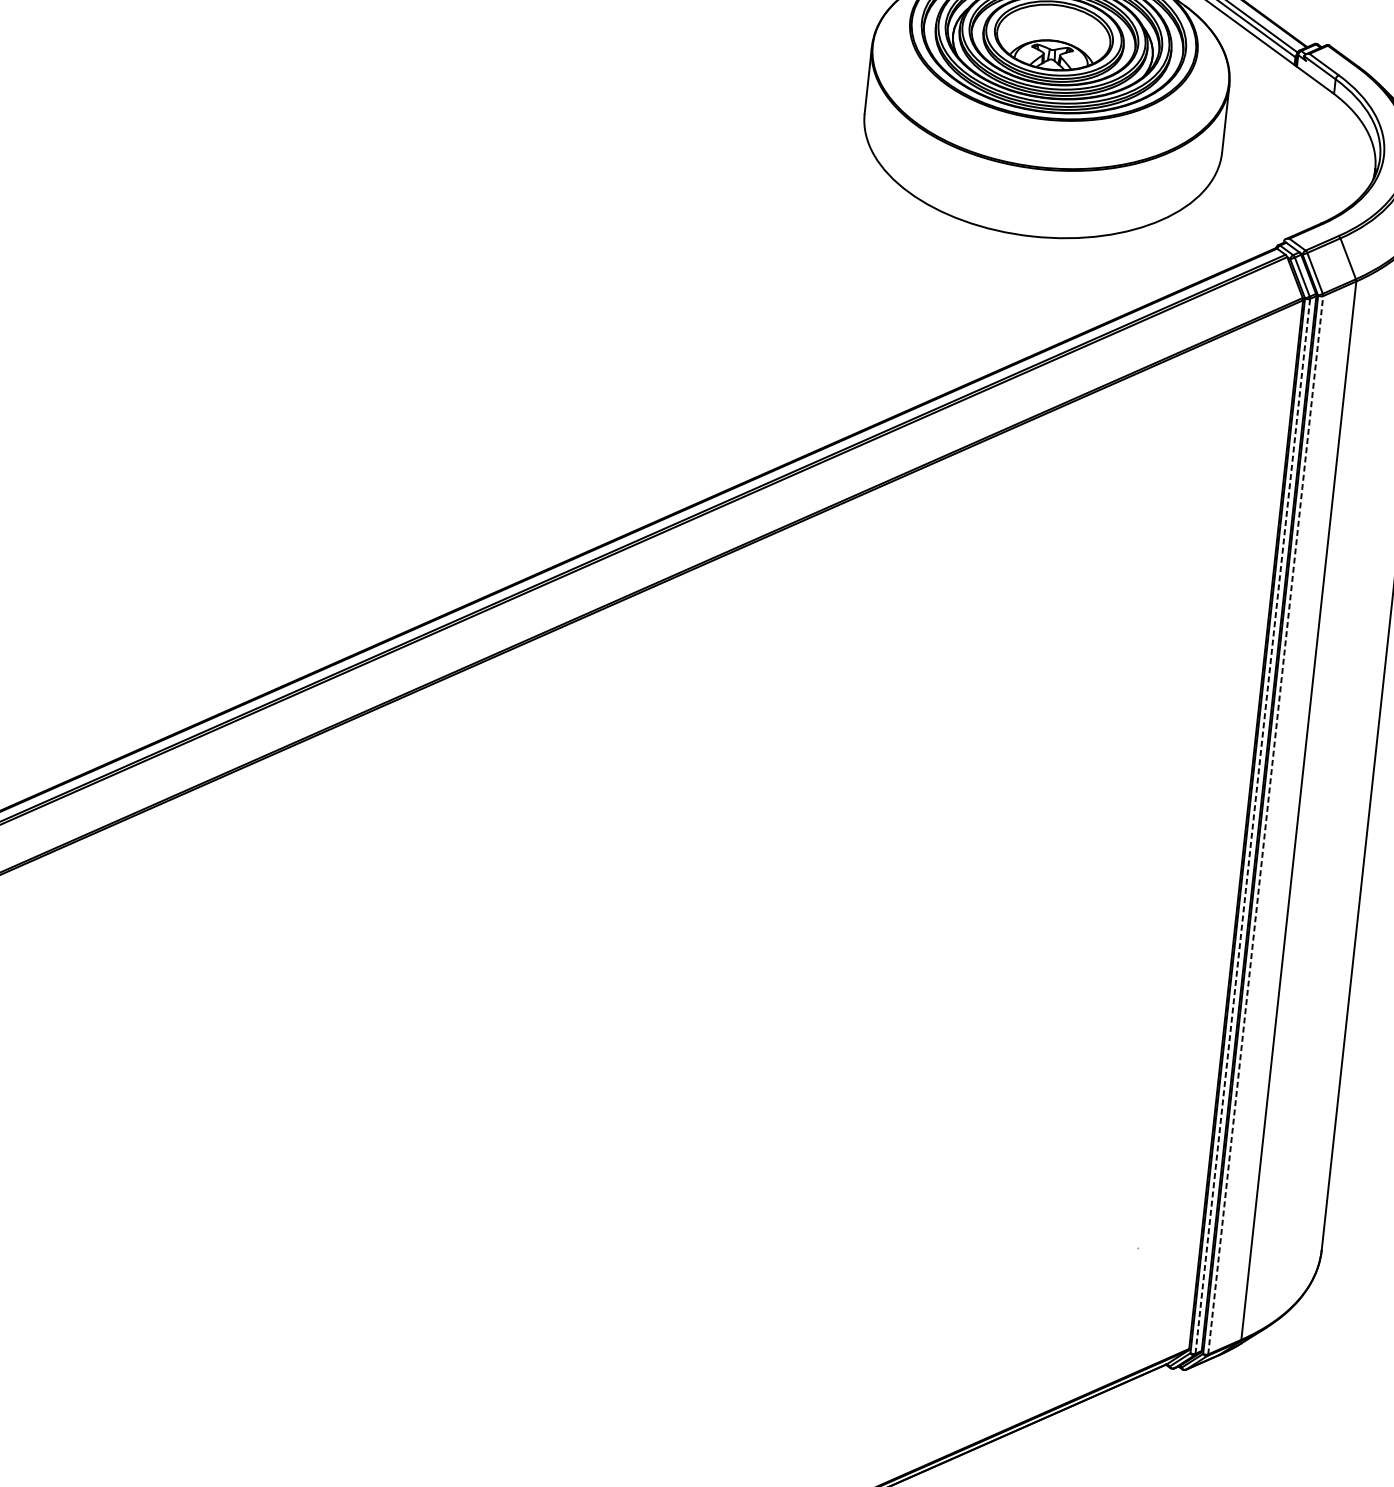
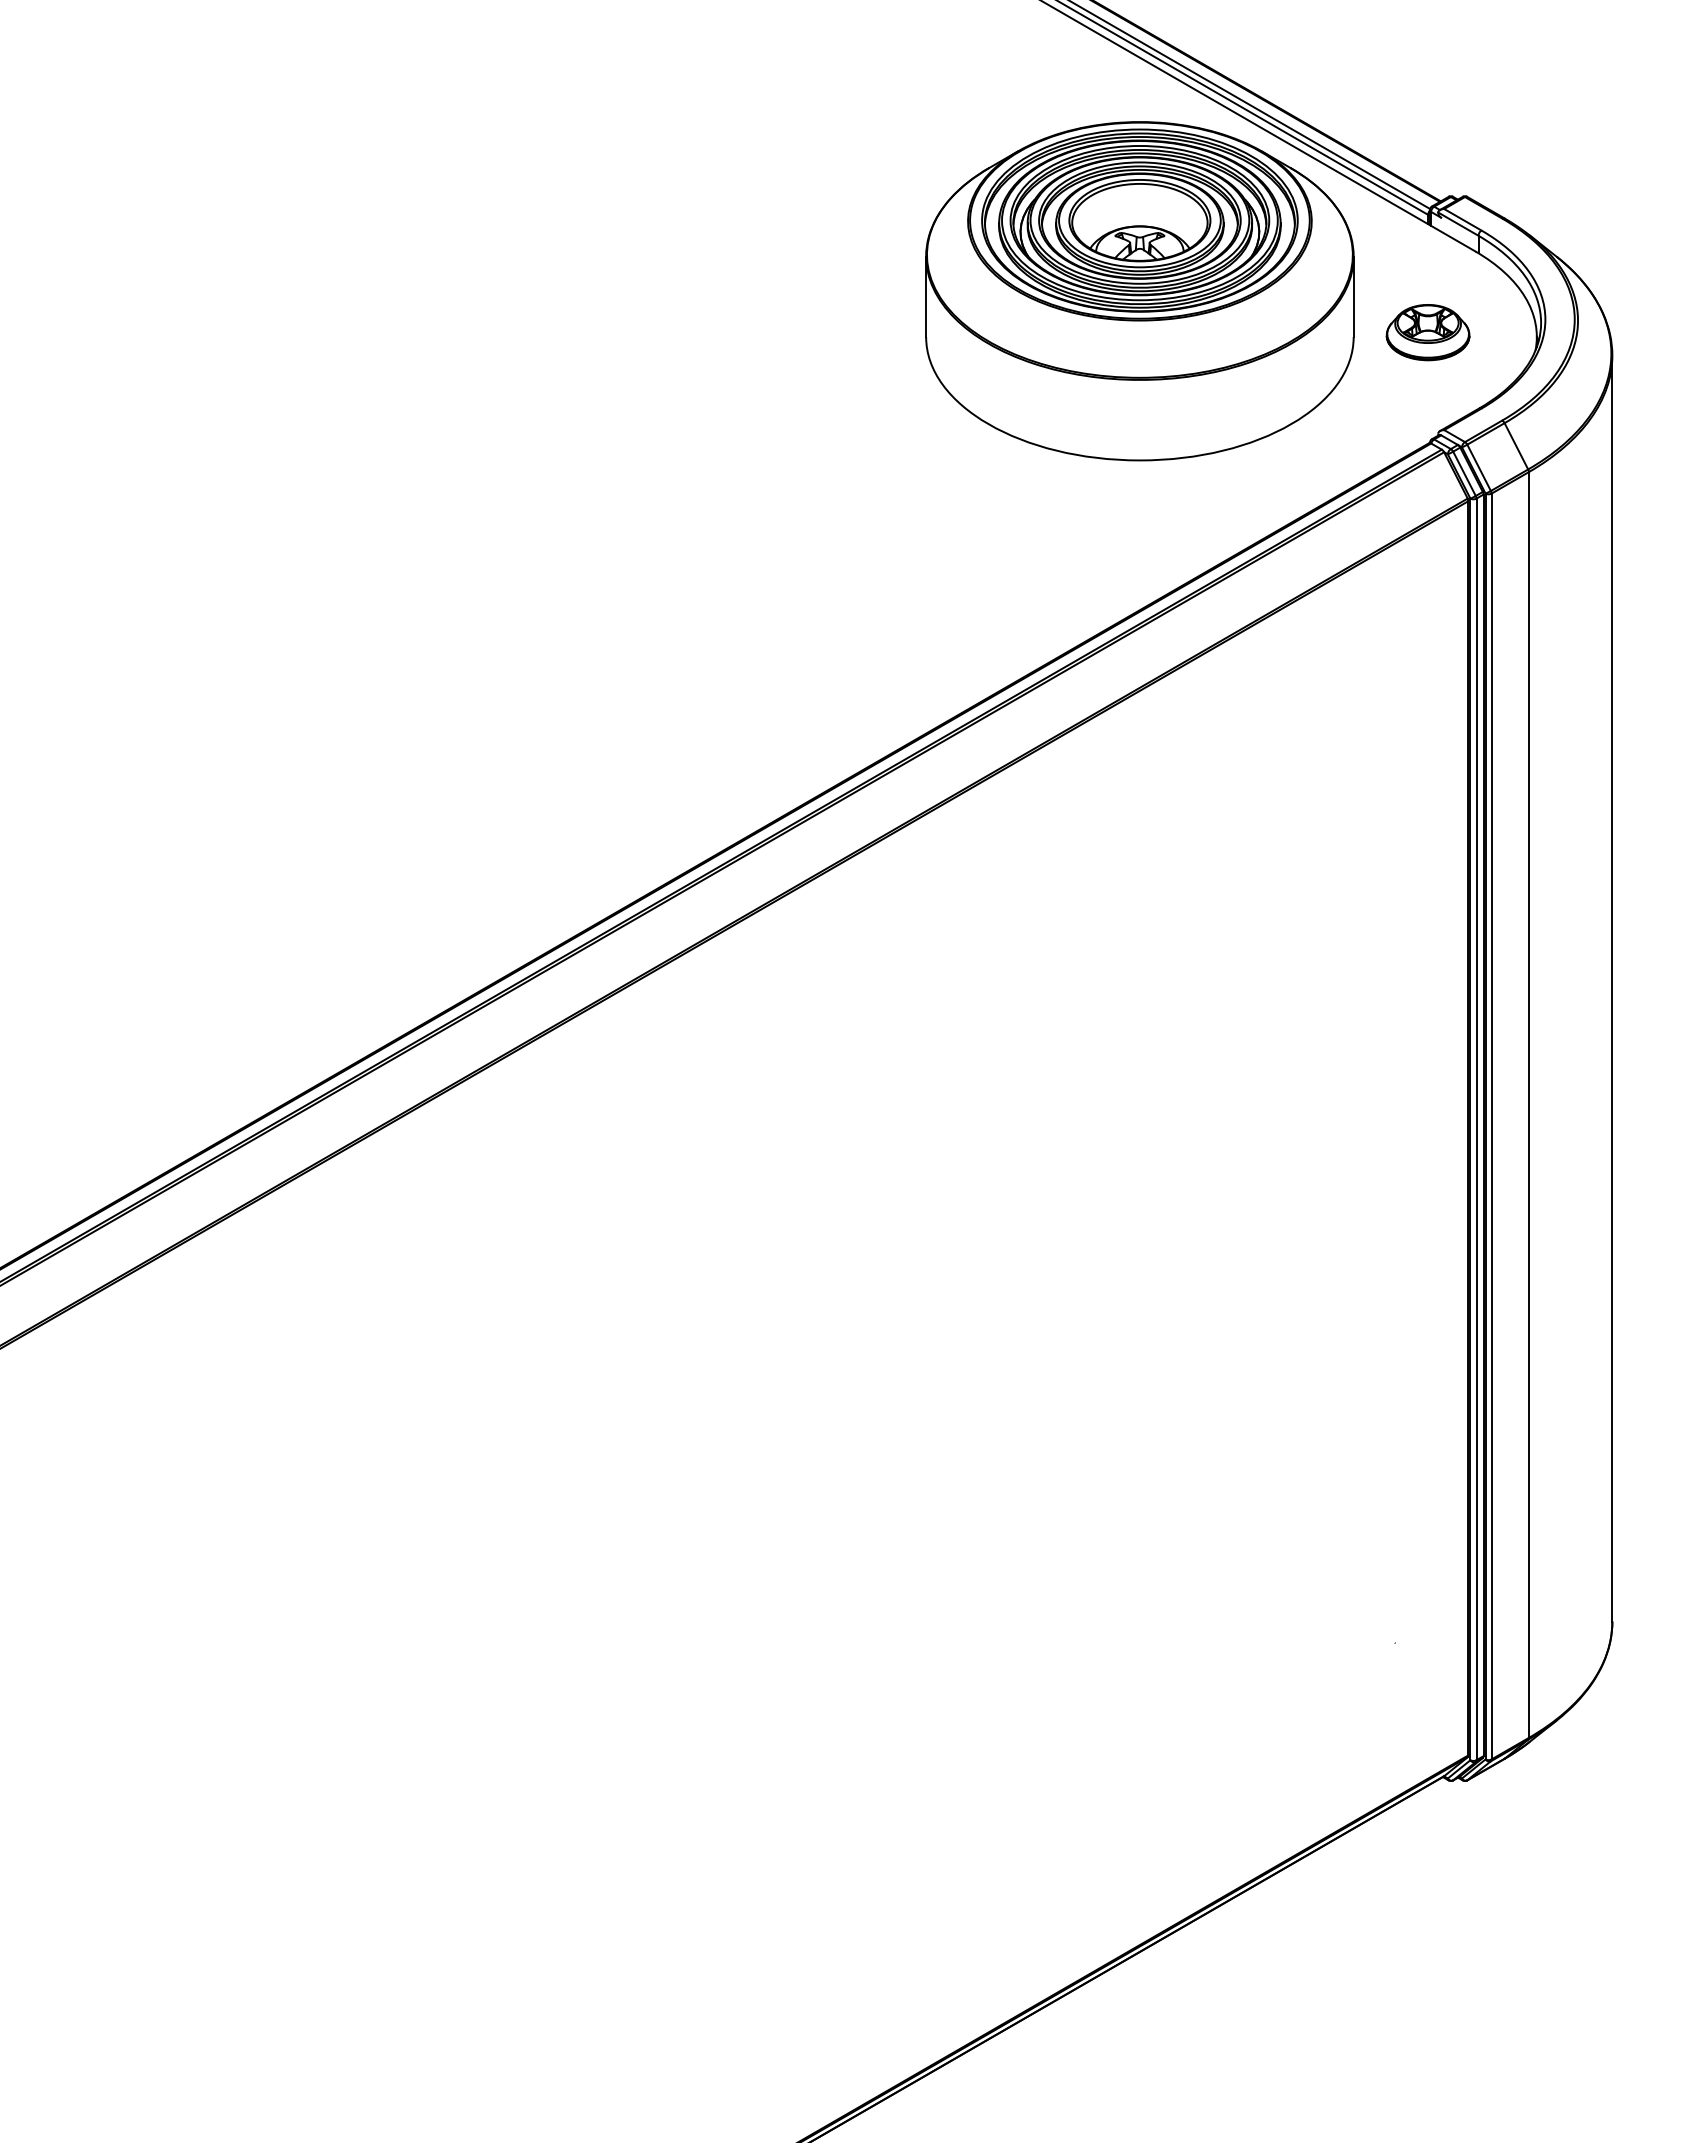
part: (1284, 155) -> (1427, 332), added
line: (1265, 825) -> (1491, 1126), dashed -> solid
line: (1252, 826) -> (1476, 1129), dashed -> solid

